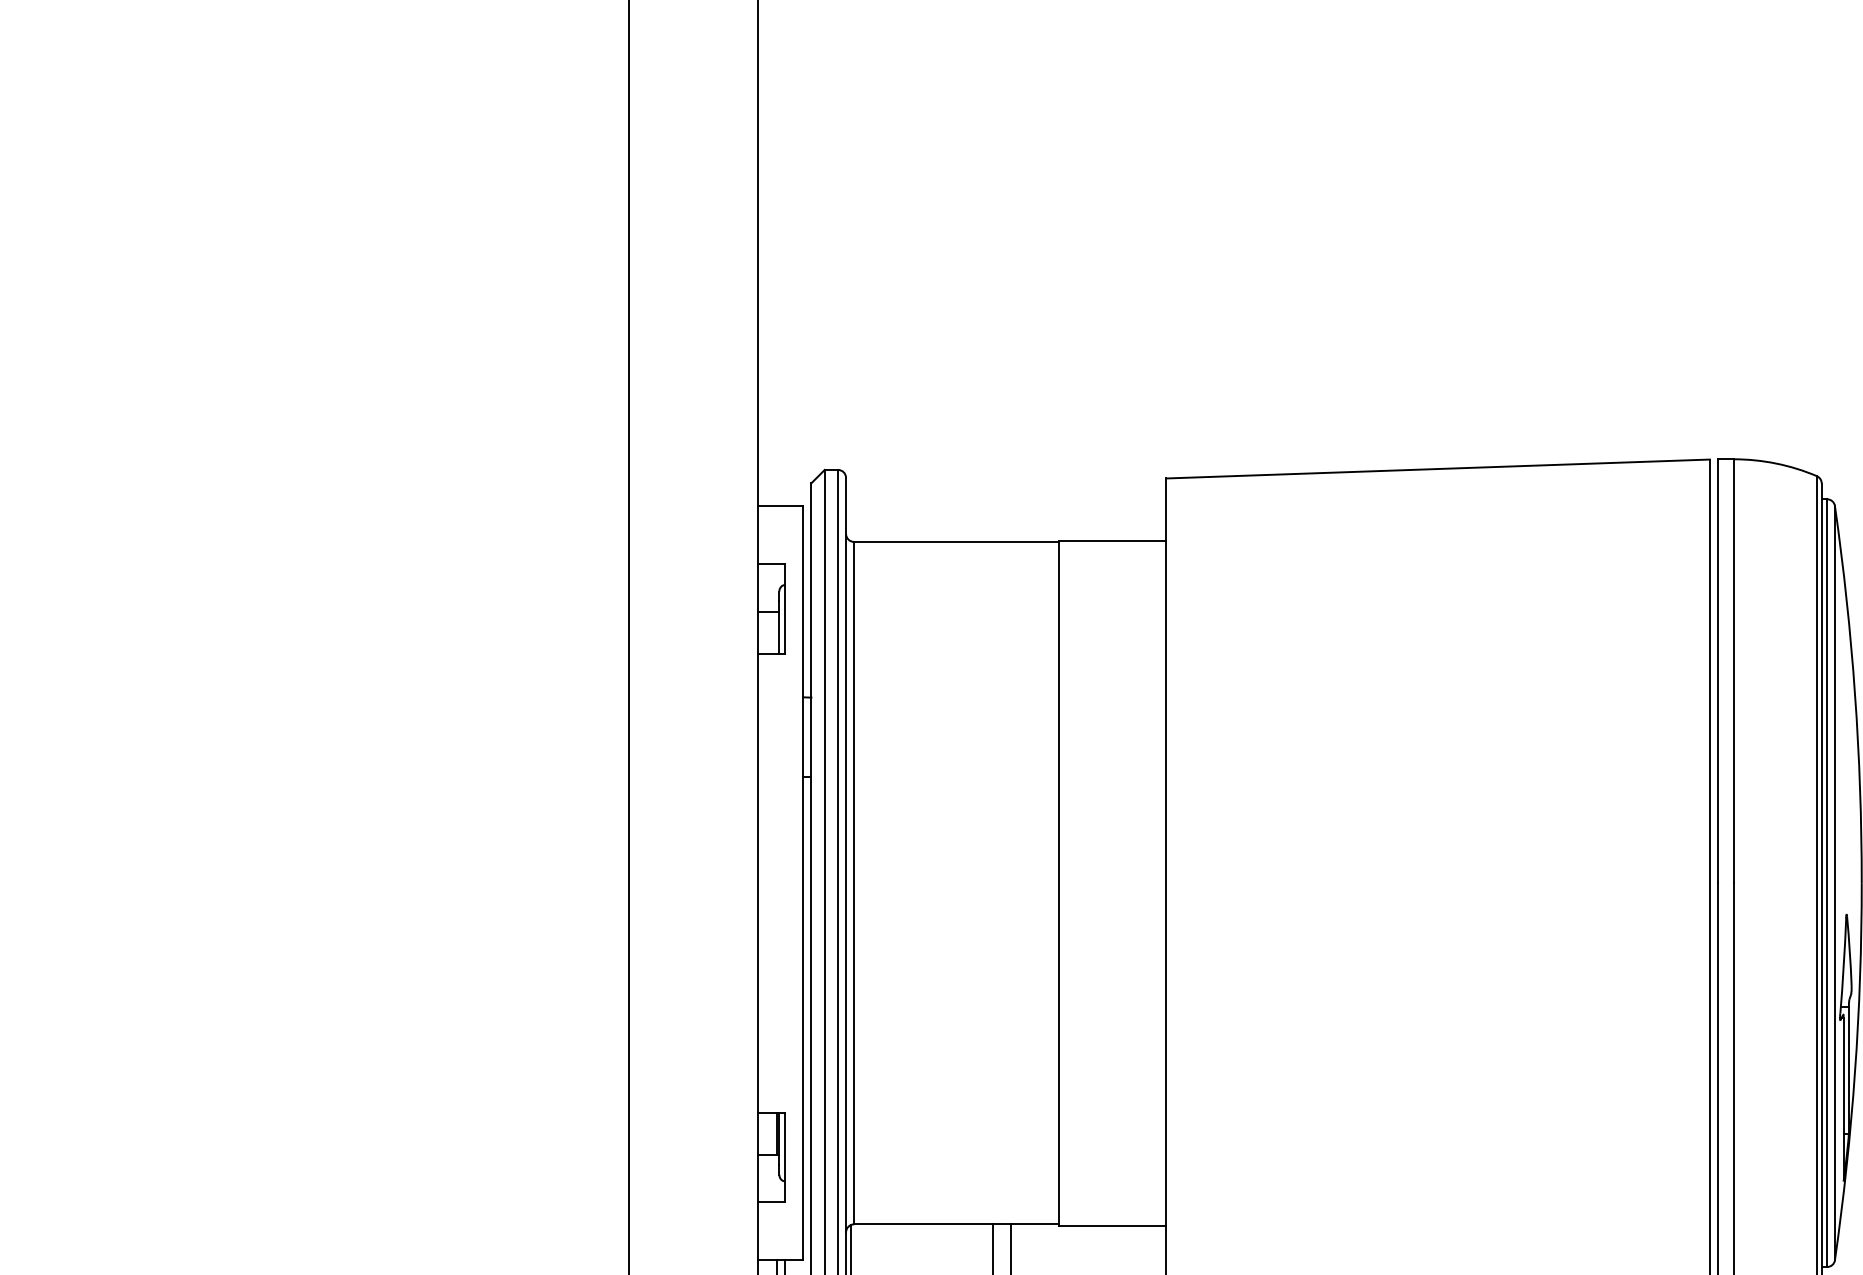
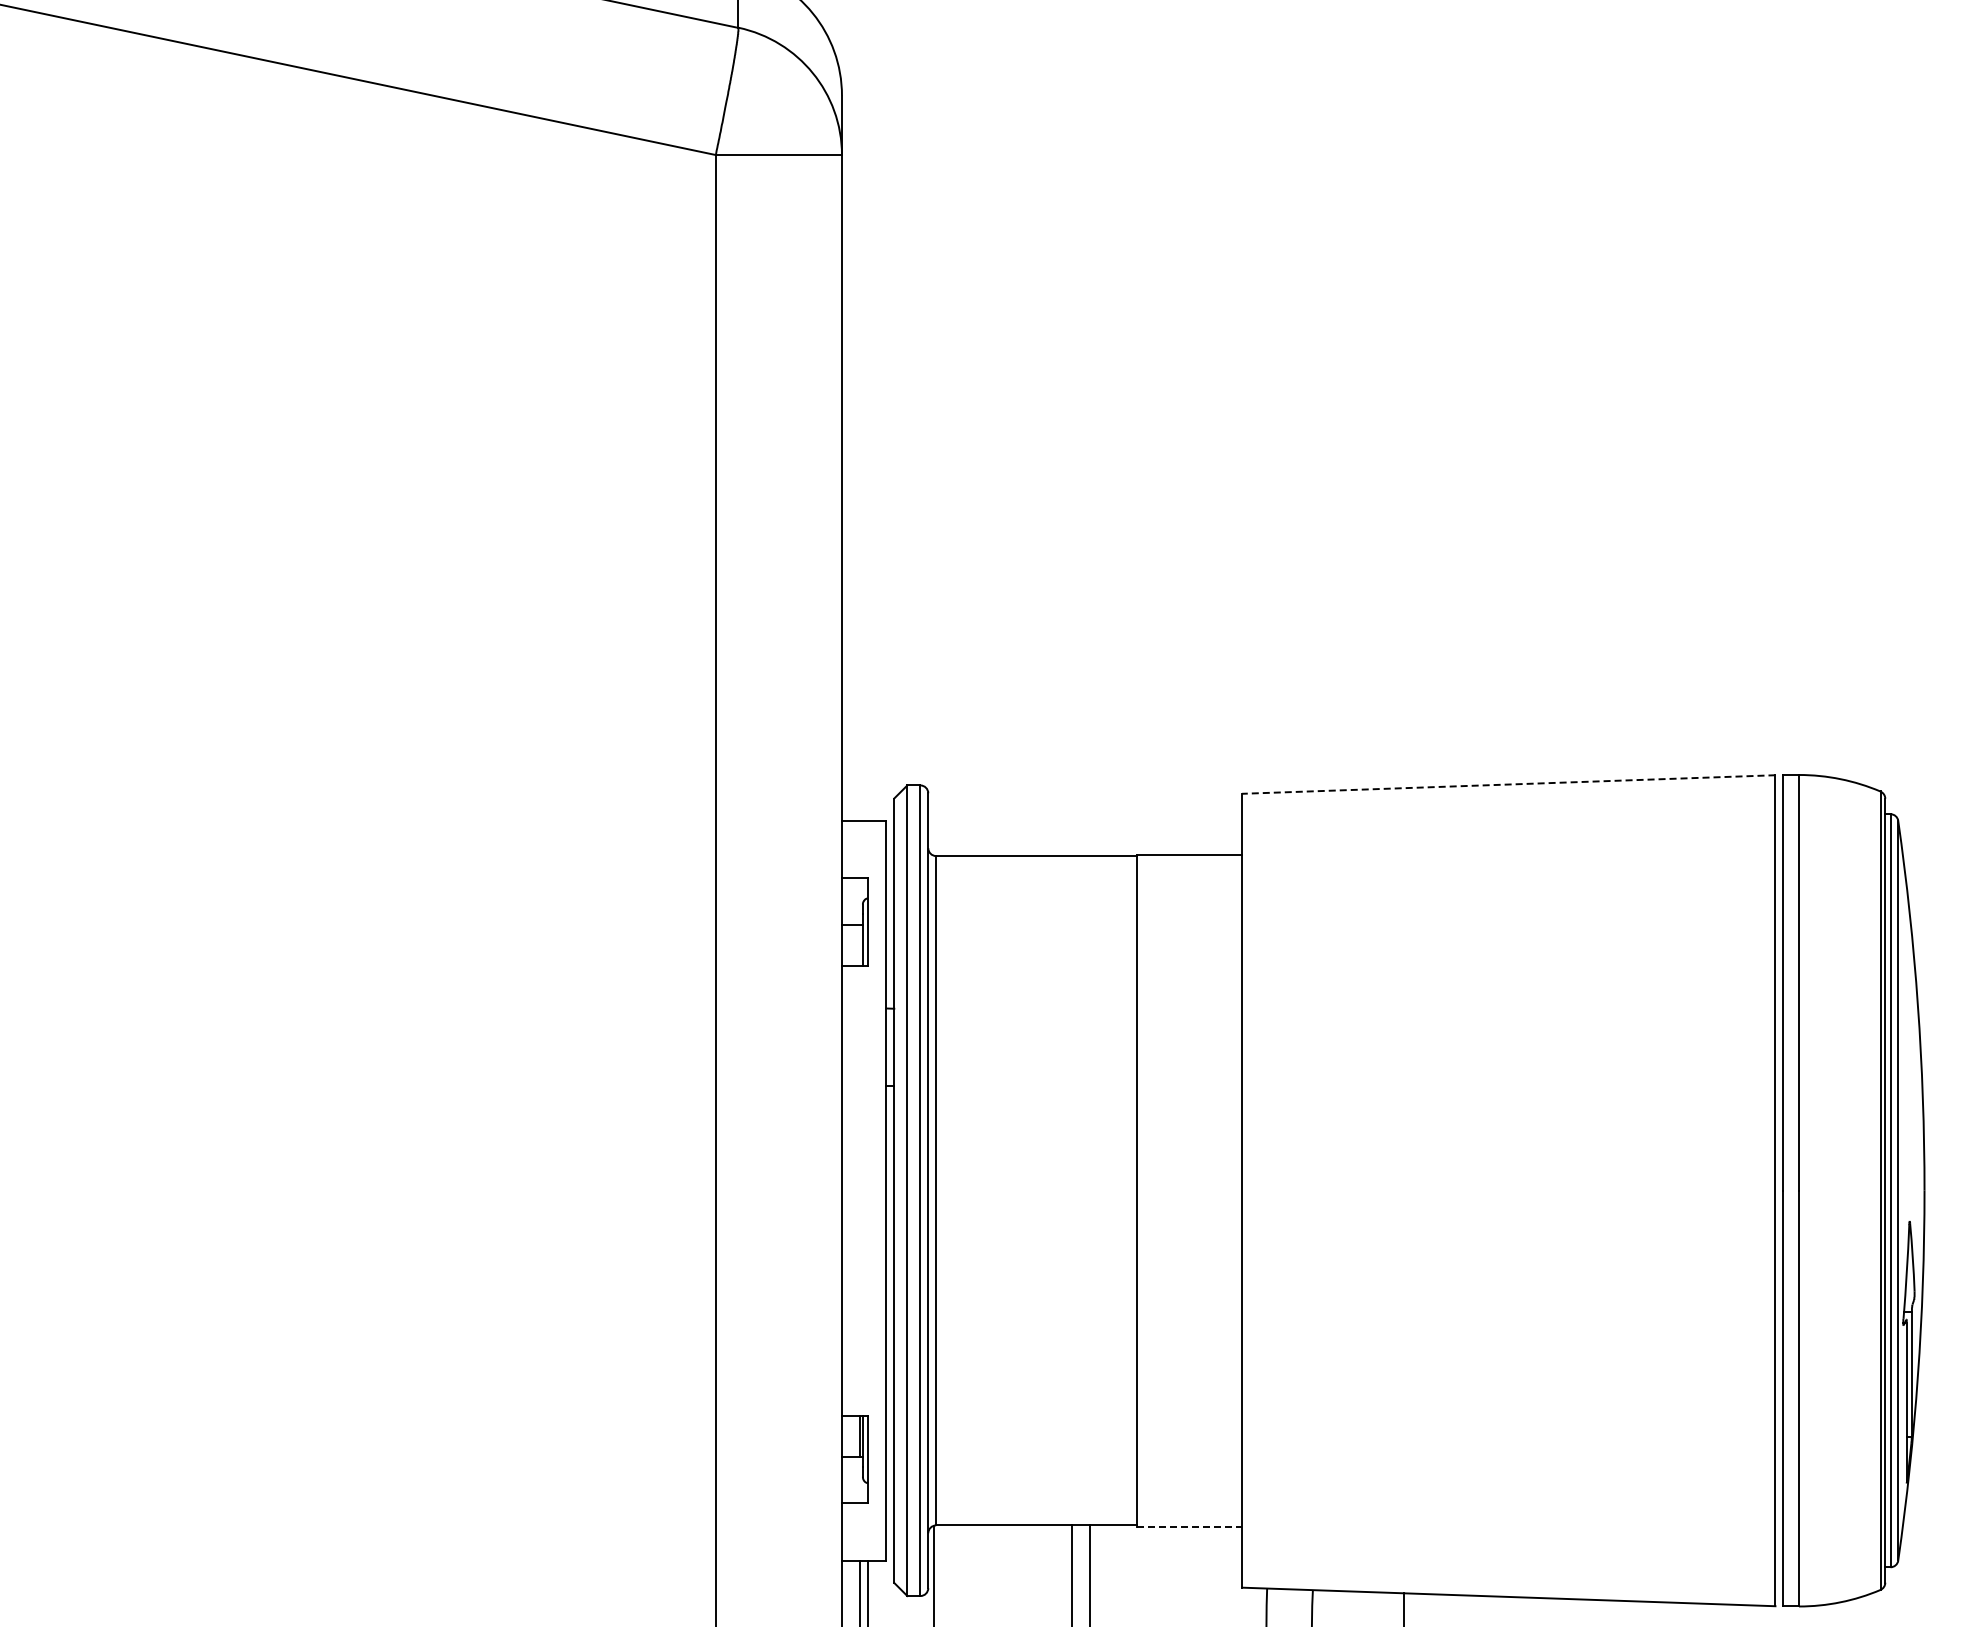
line: (1437, 468) -> (1508, 784), solid -> dashed
line: (1113, 1225) -> (1190, 1526), solid -> dashed

